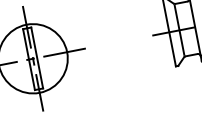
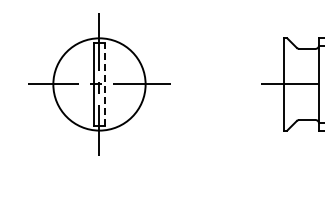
line: (179, 30) -> (297, 84), removed
line: (37, 57) -> (105, 83), solid -> dashed

